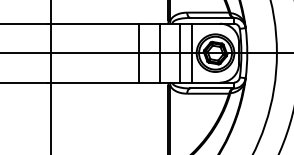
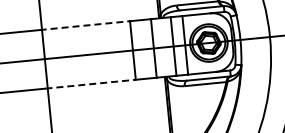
line: (94, 23) -> (85, 25), solid -> dashed
line: (94, 82) -> (91, 84), solid -> dashed

